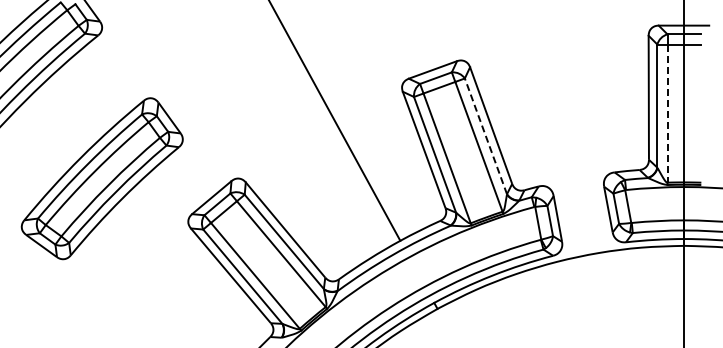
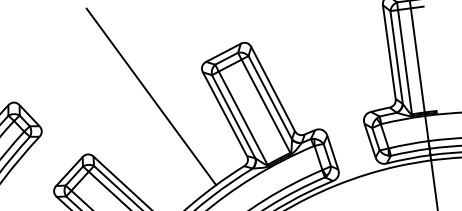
line: (667, 114) -> (405, 62), dashed -> solid
line: (485, 136) -> (269, 97), dashed -> solid

